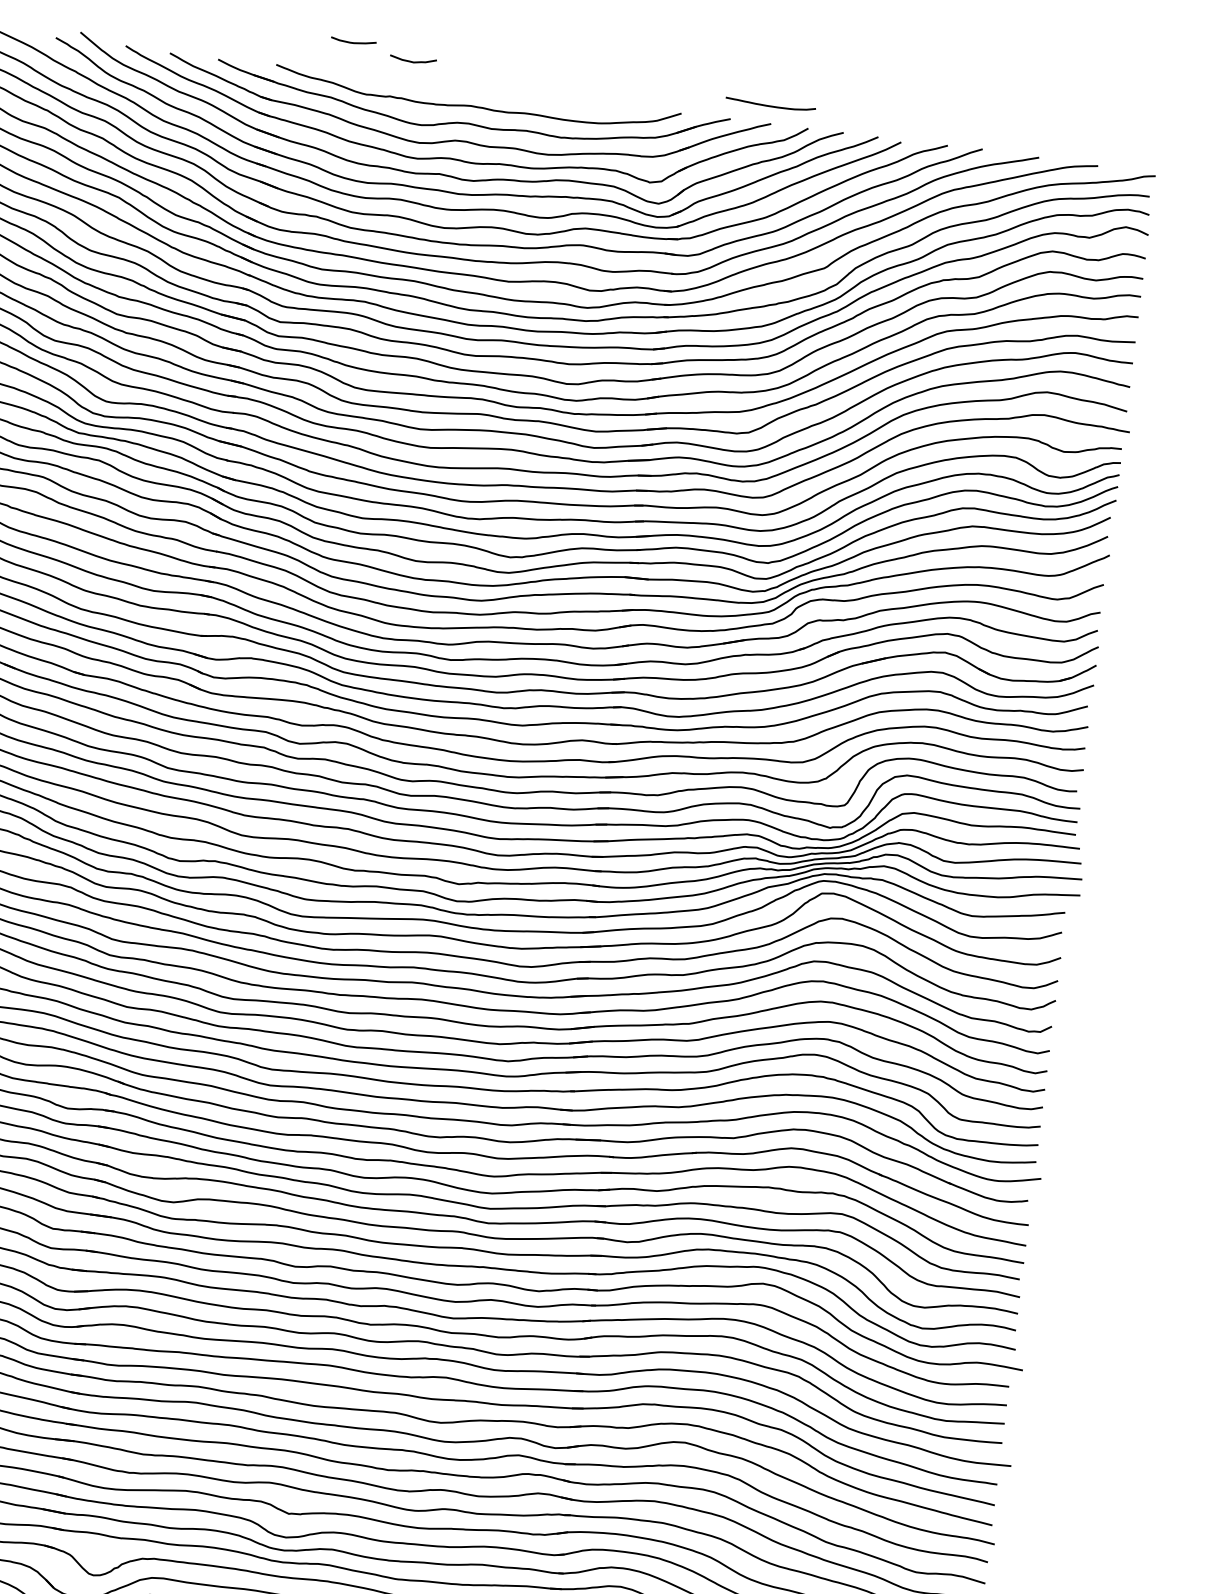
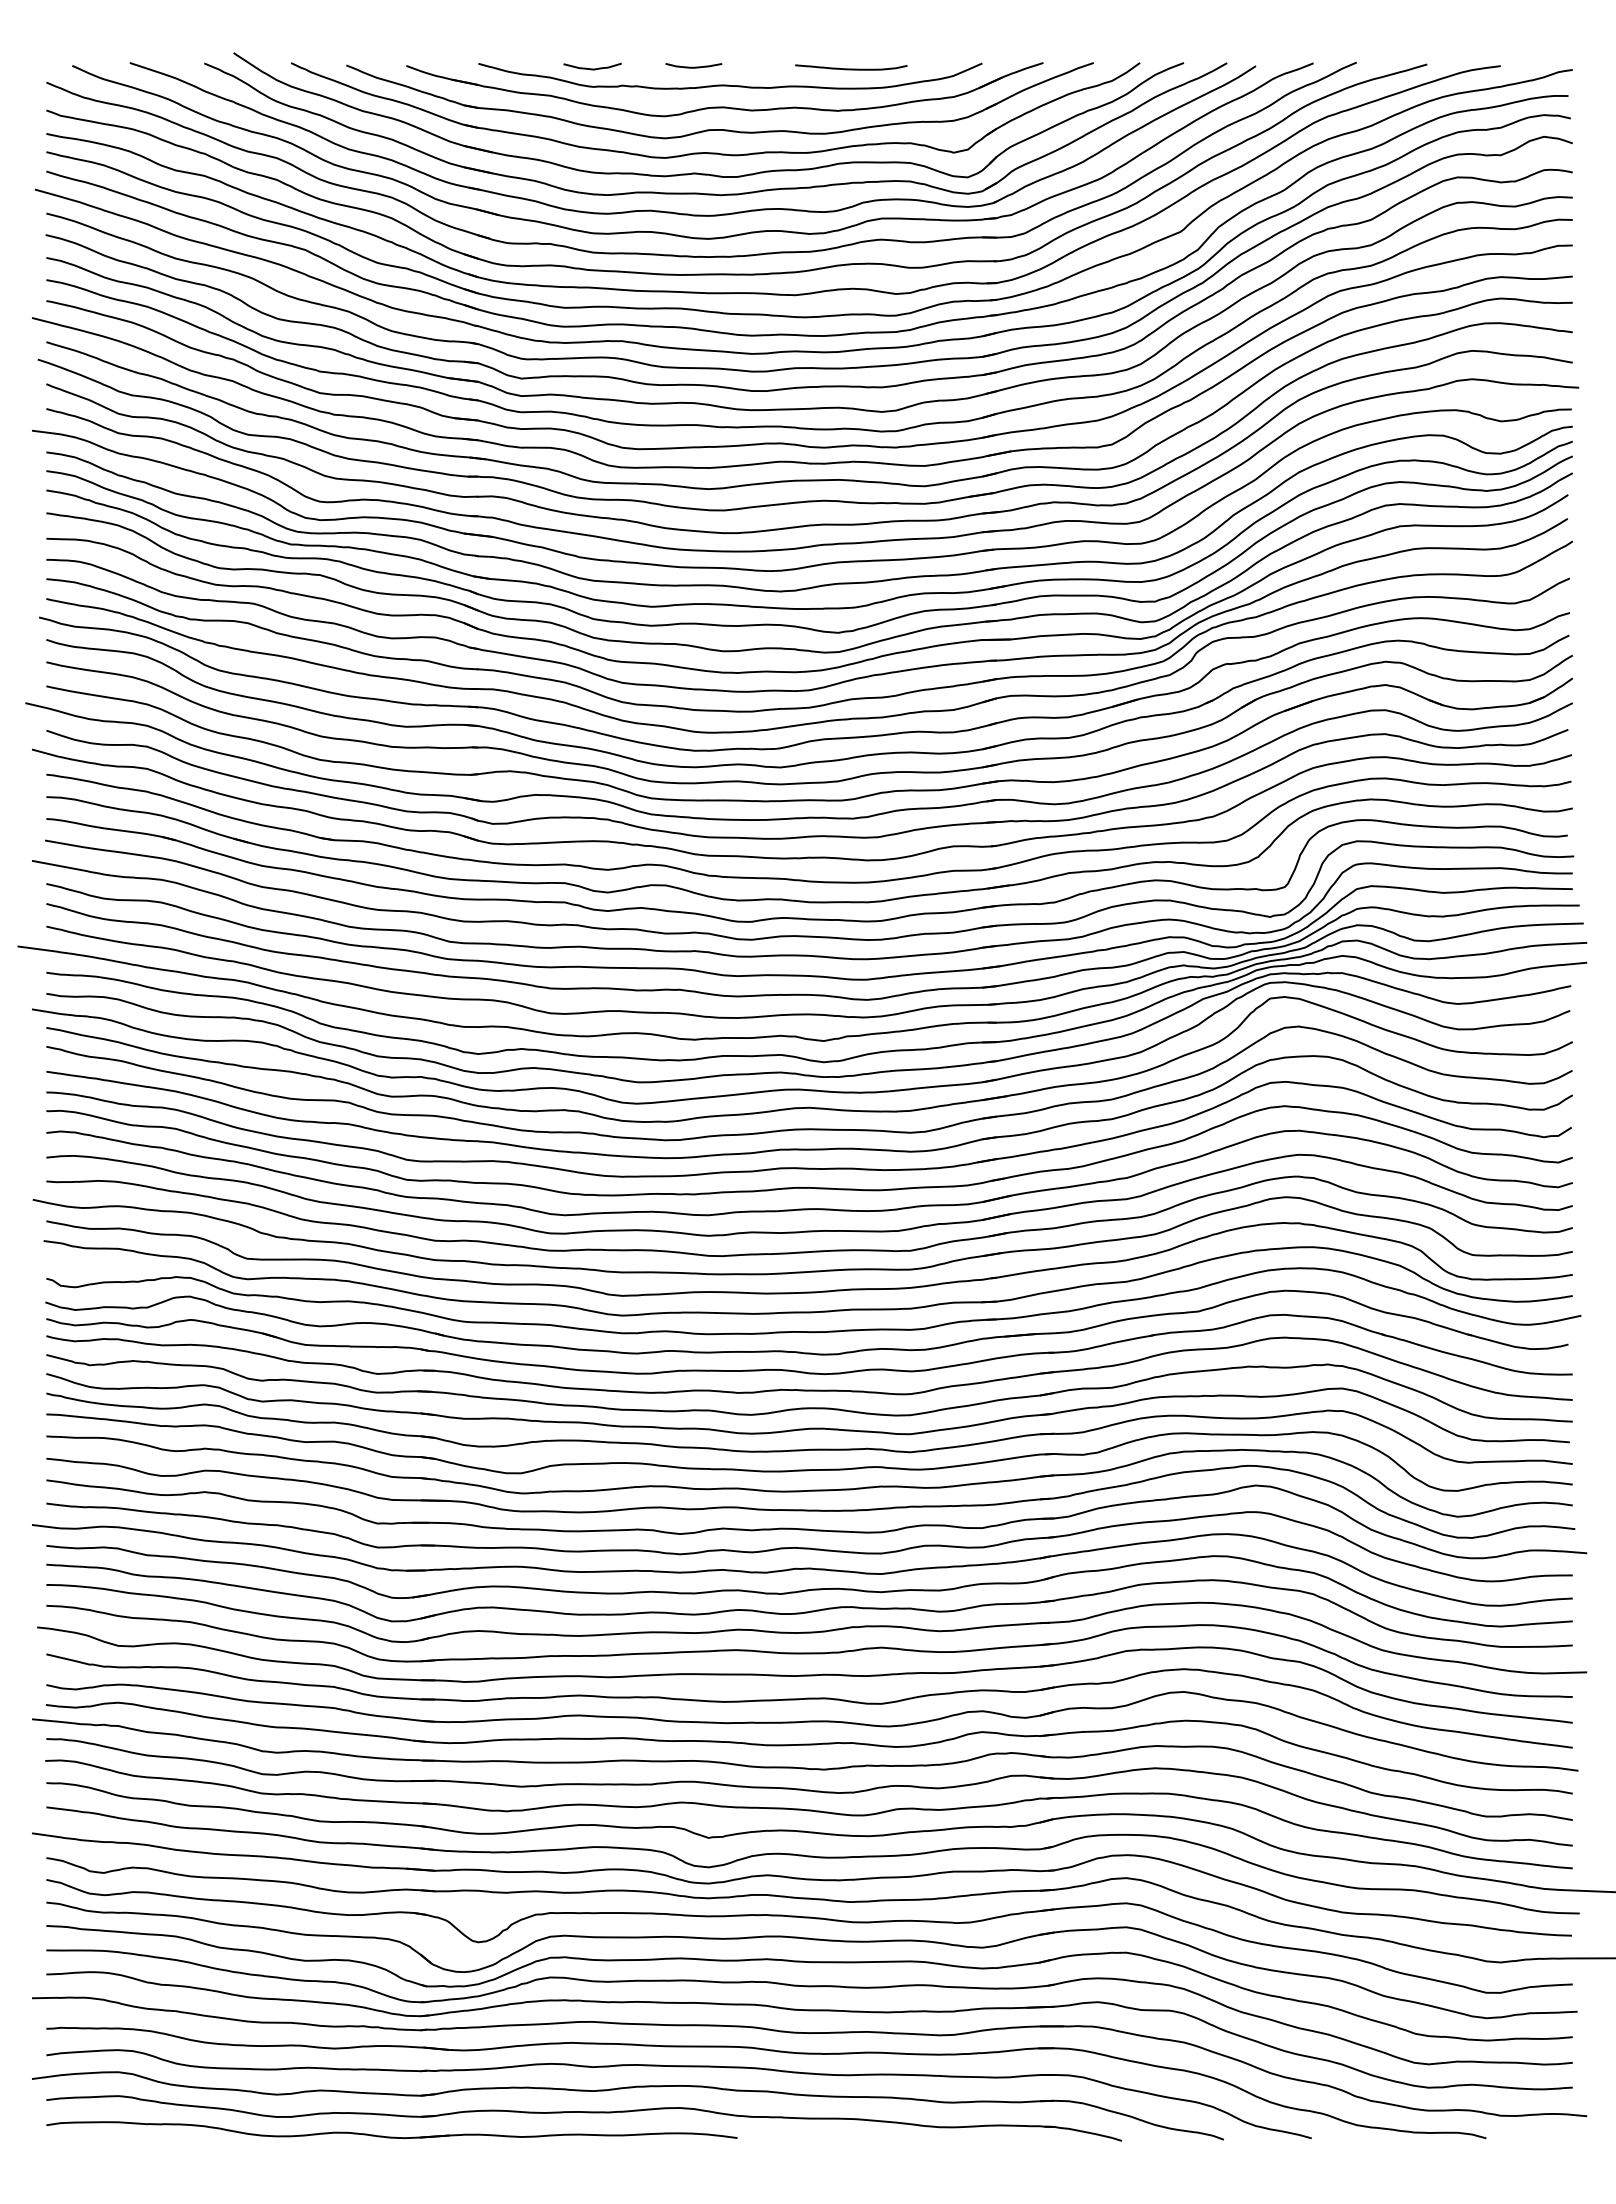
curve: (353, 42) -> (693, 66), moved
curve: (413, 61) -> (592, 68), moved
curve: (770, 105) -> (851, 68), moved

